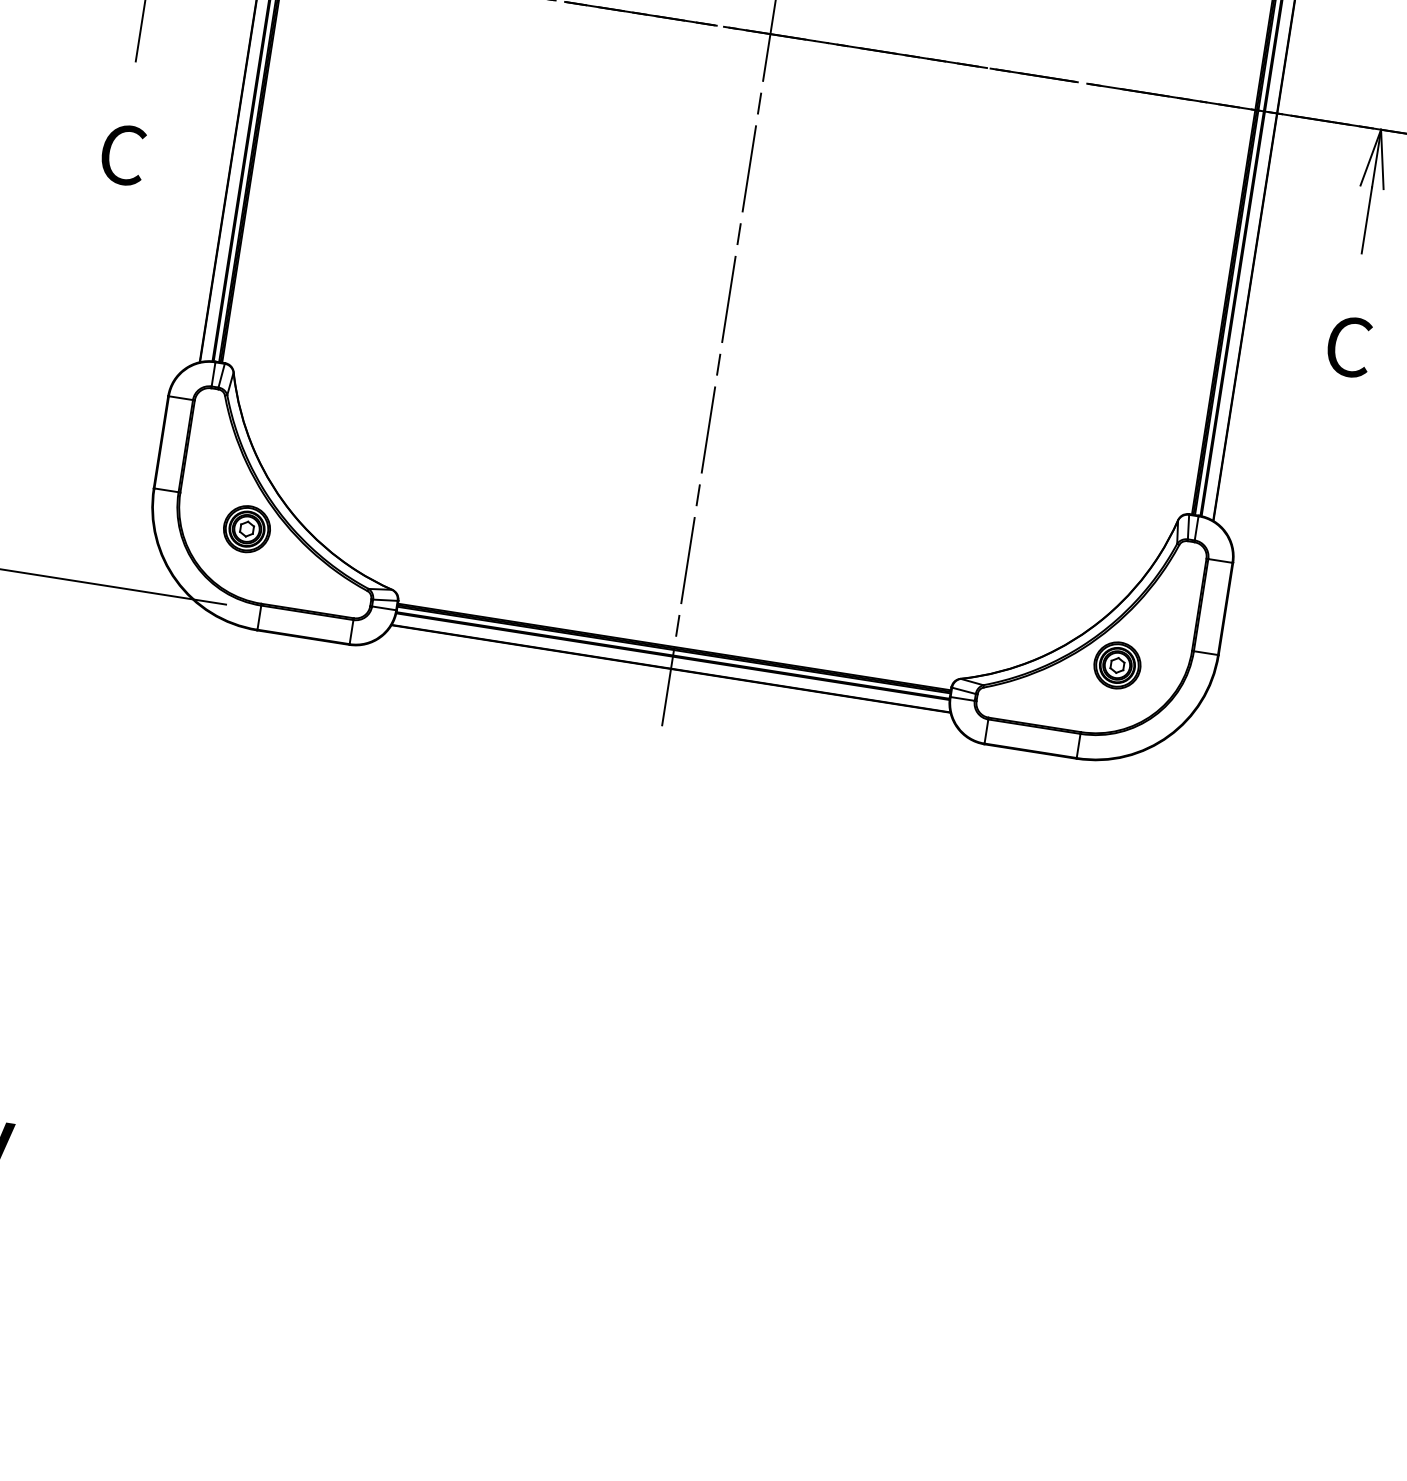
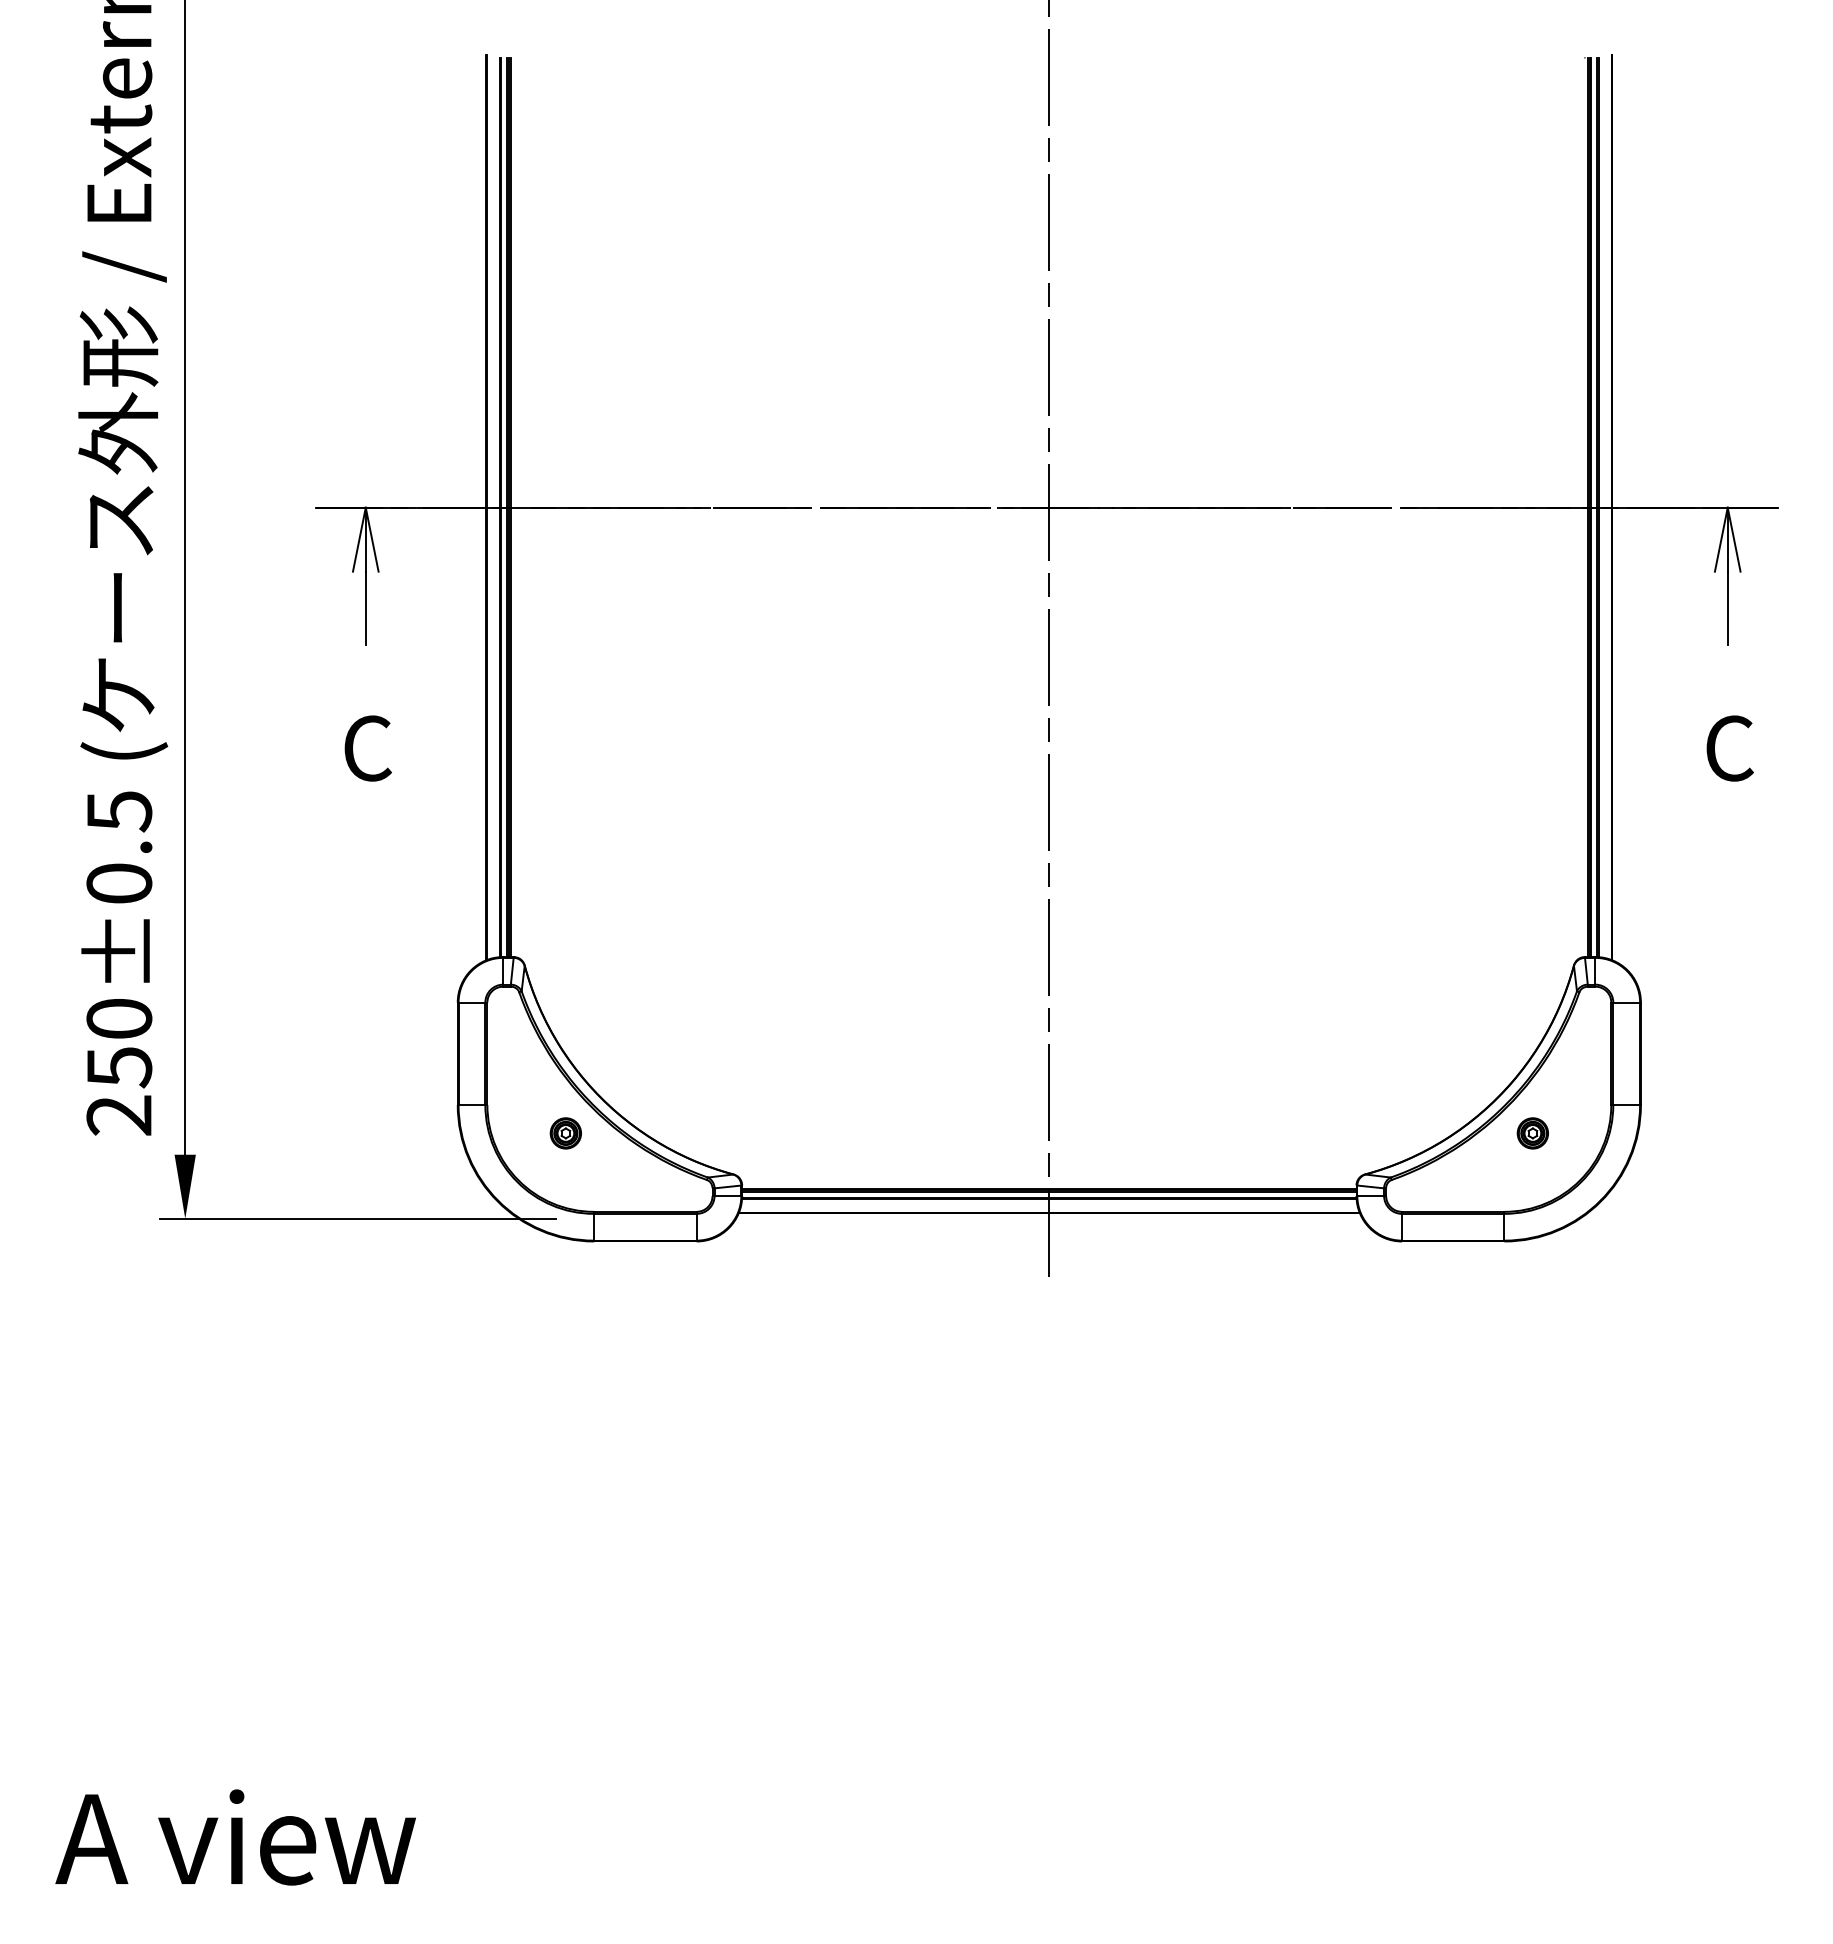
part: (246, 529) -> (565, 1133), size x0.6
part: (1117, 665) -> (1532, 1133), size x0.6

